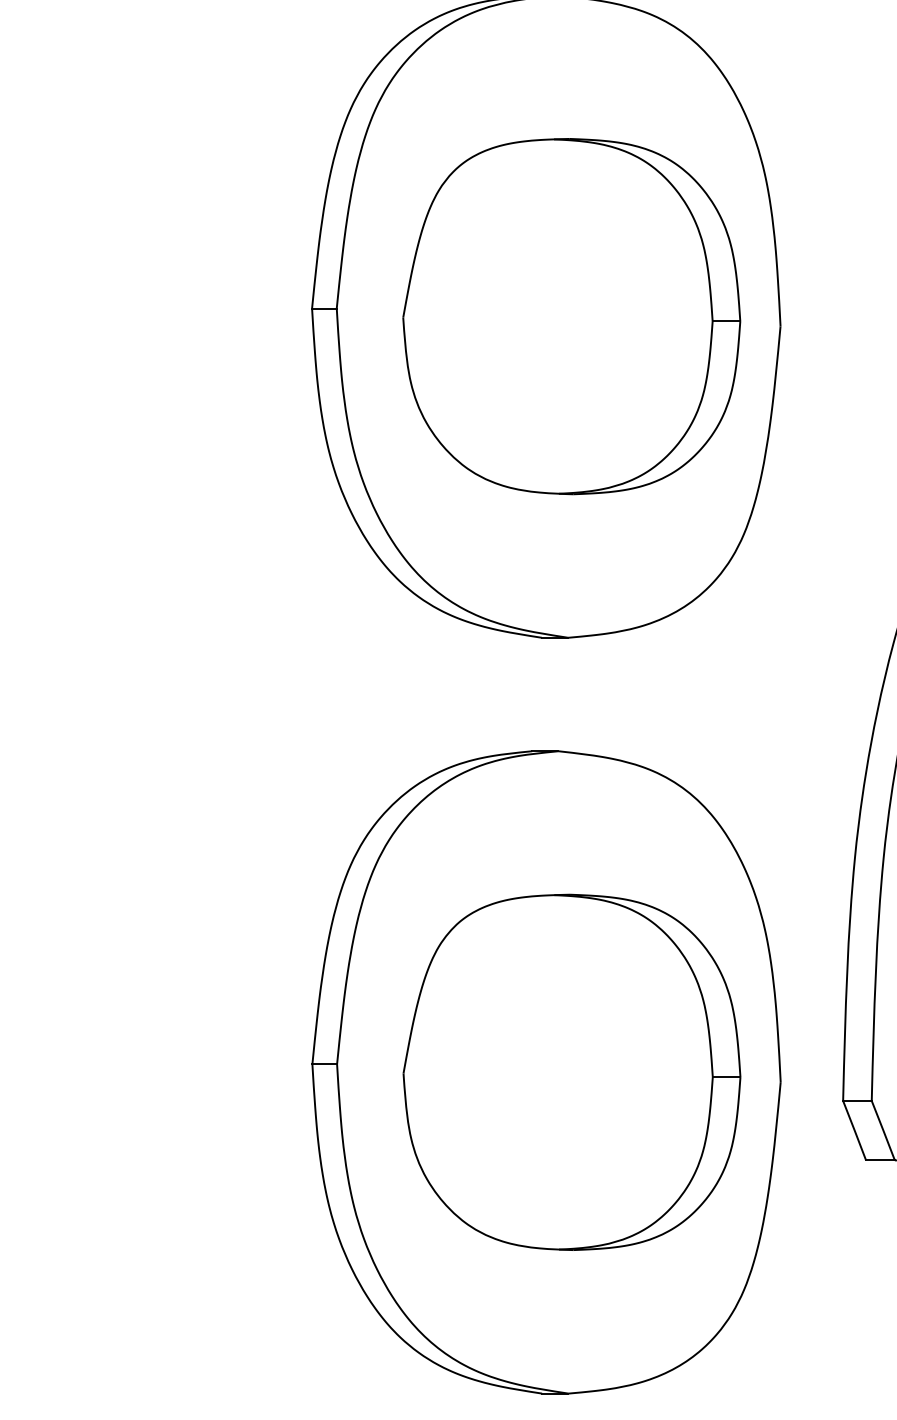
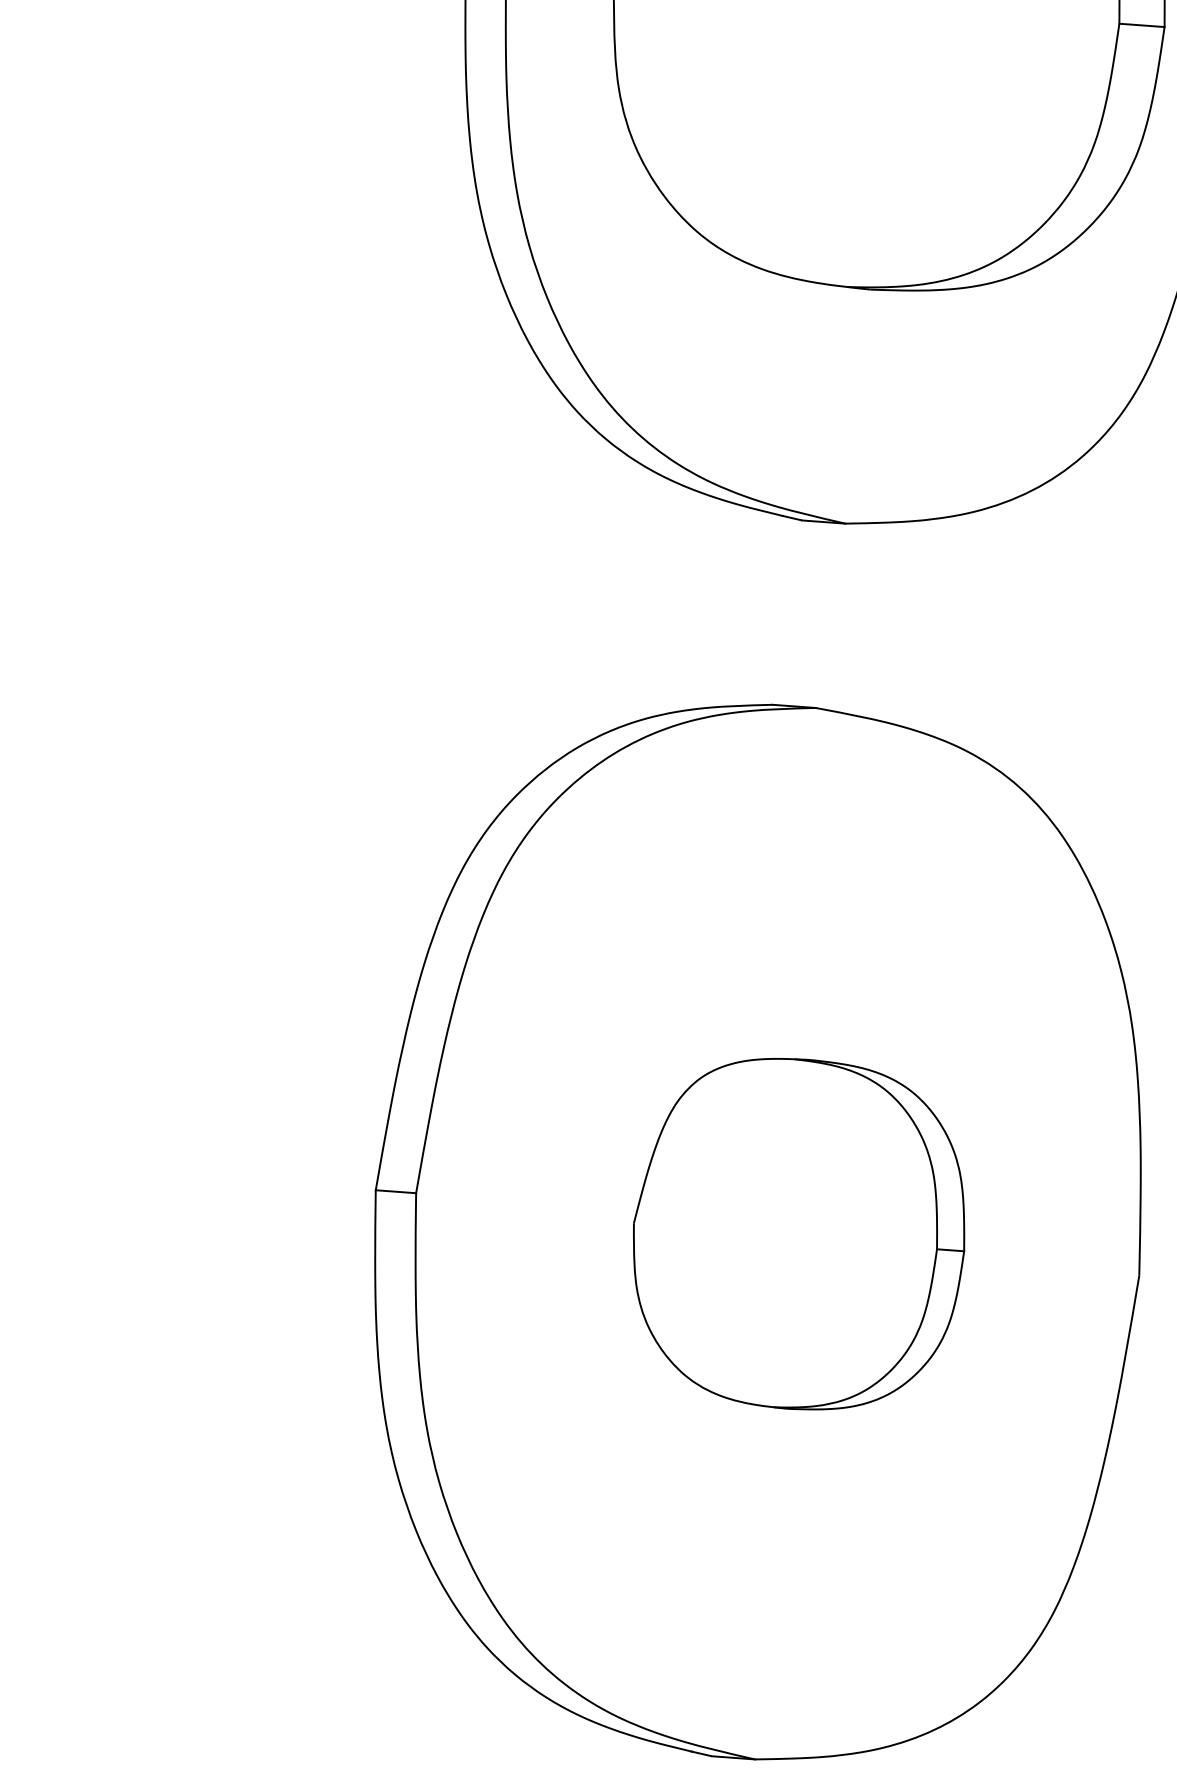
part: (571, 1071) -> (798, 1233), size x0.6

